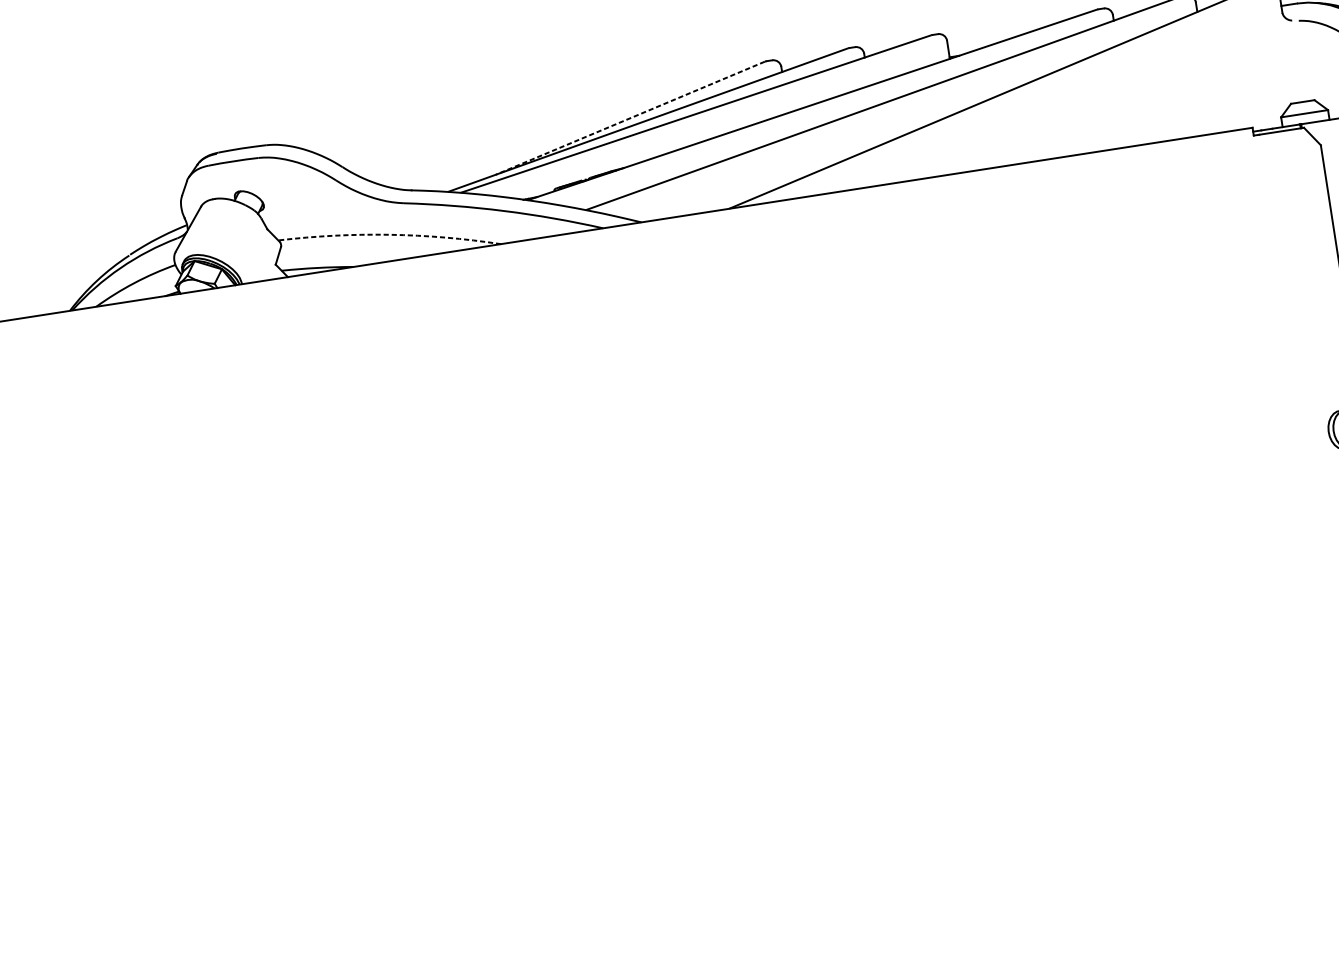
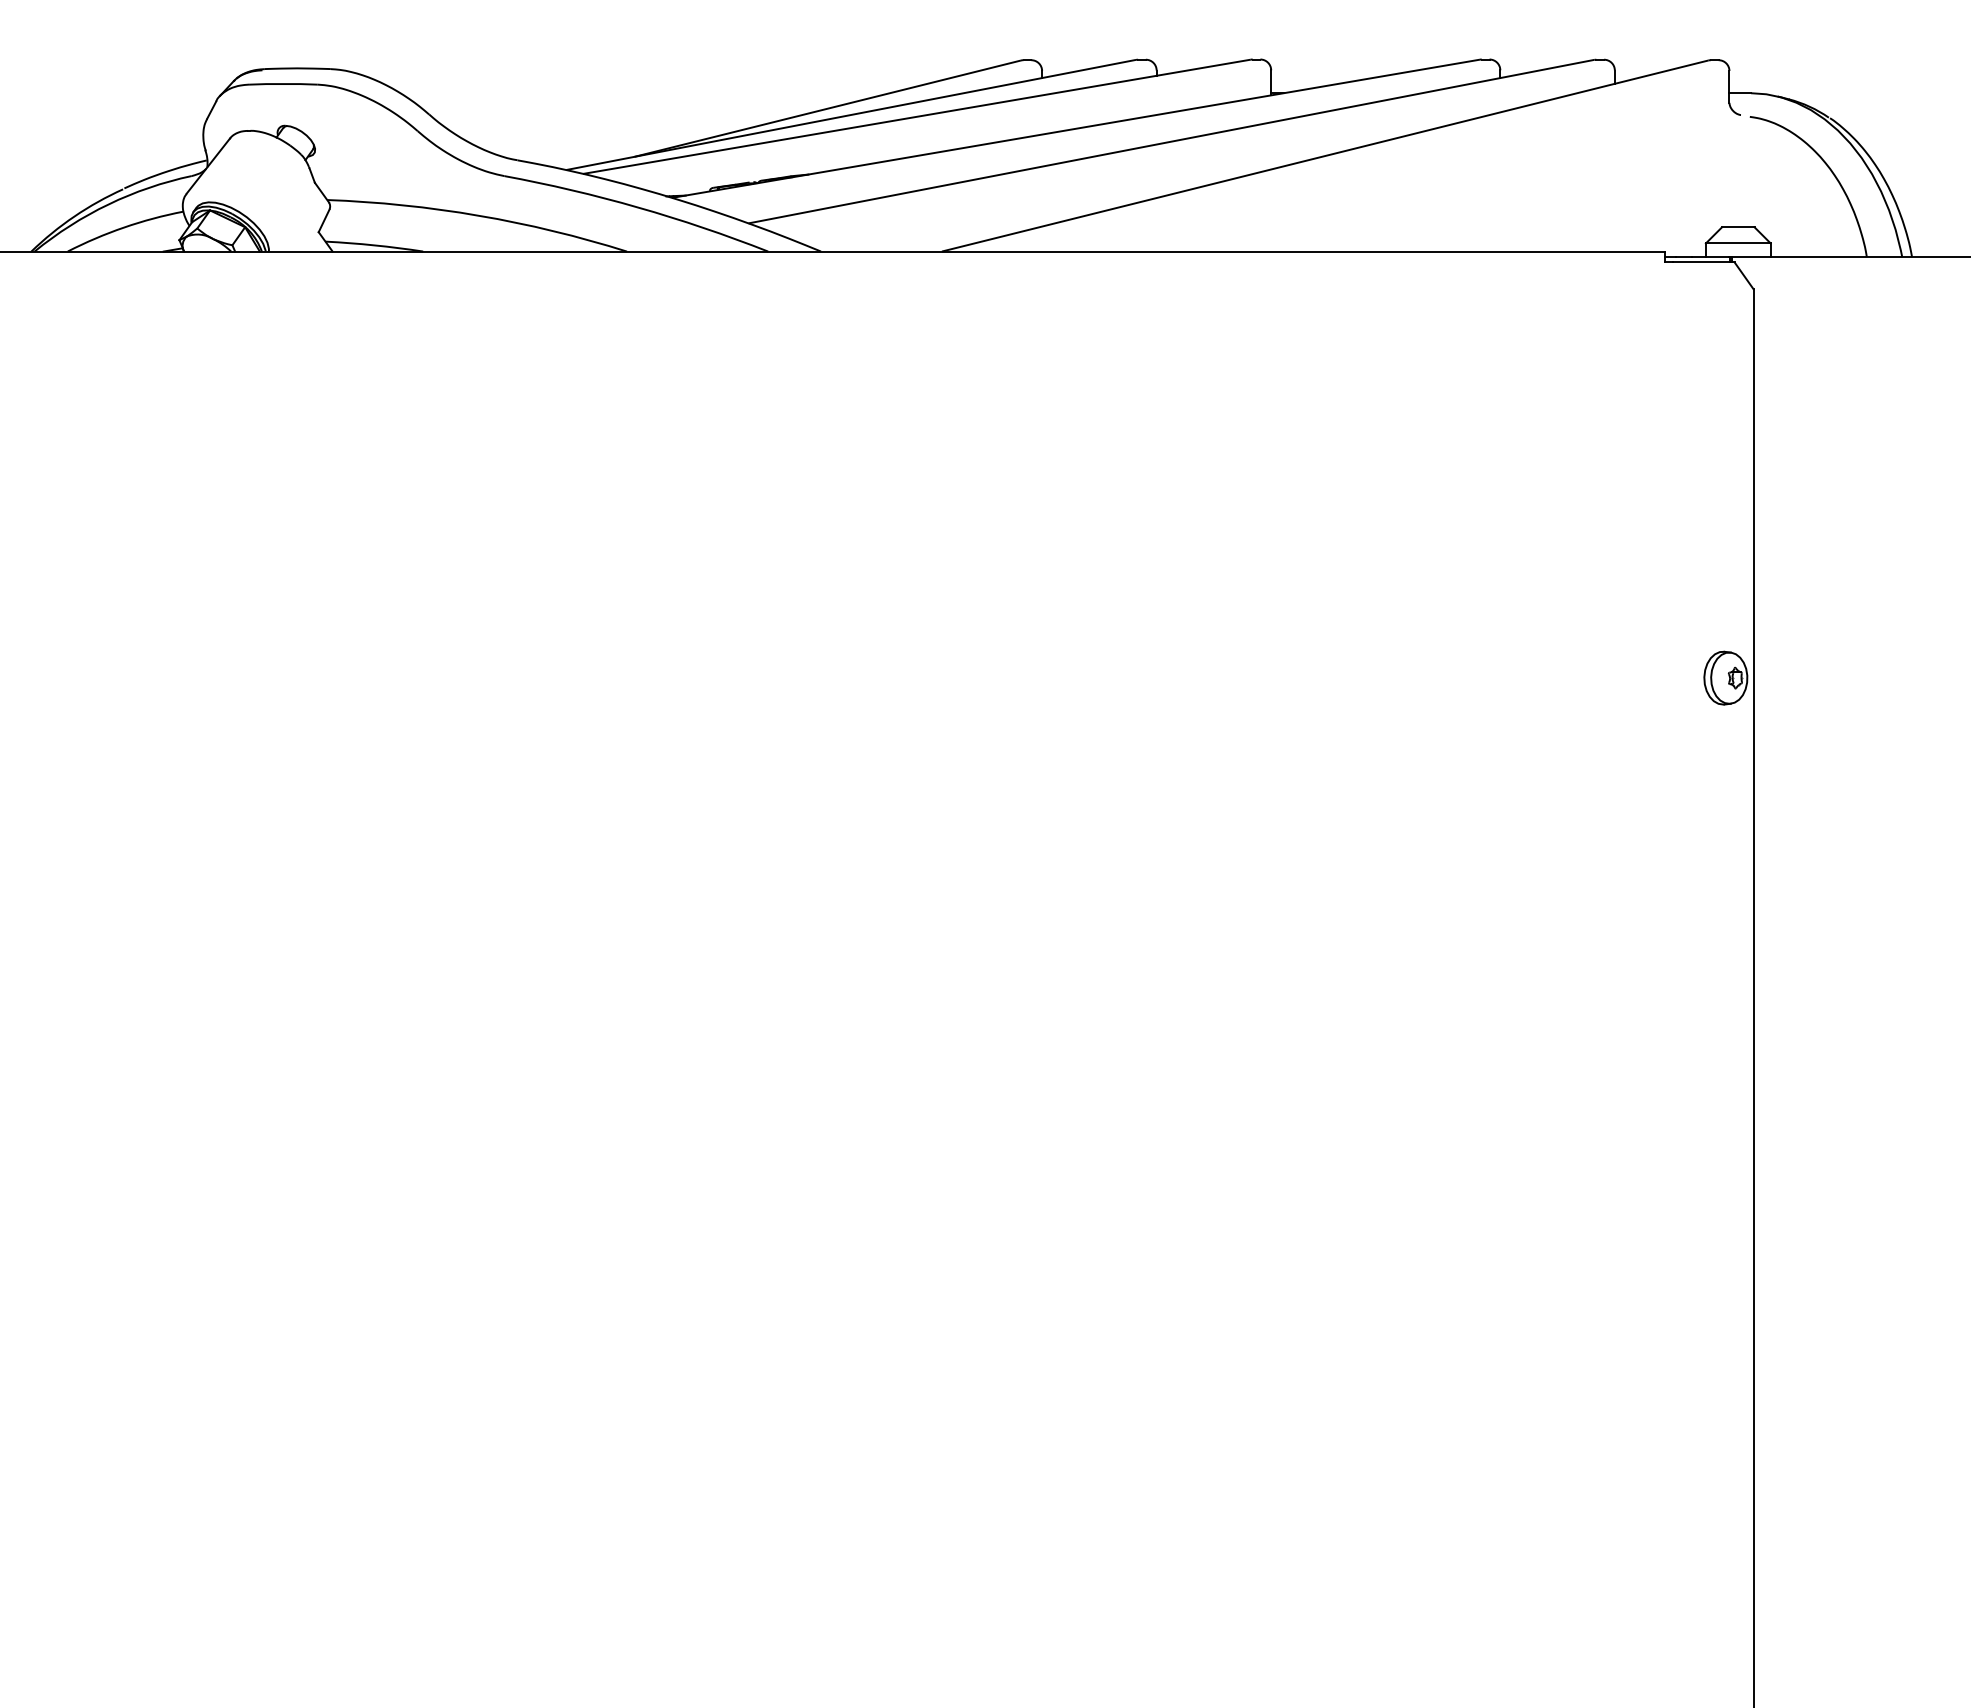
line: (630, 118) -> (828, 108), dashed -> solid
arc: (389, 234) -> (478, 215), dashed -> solid

